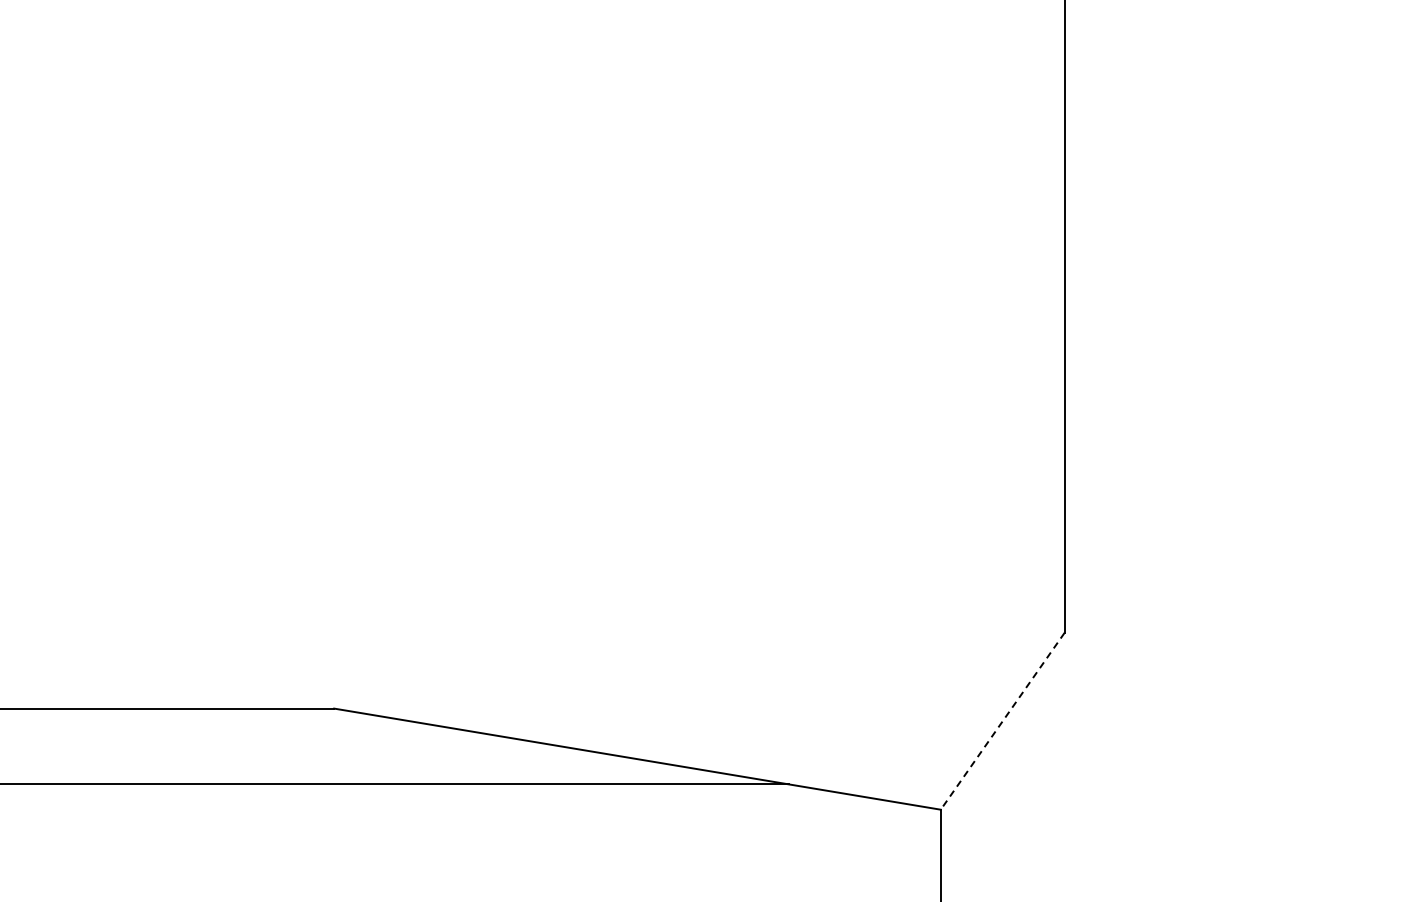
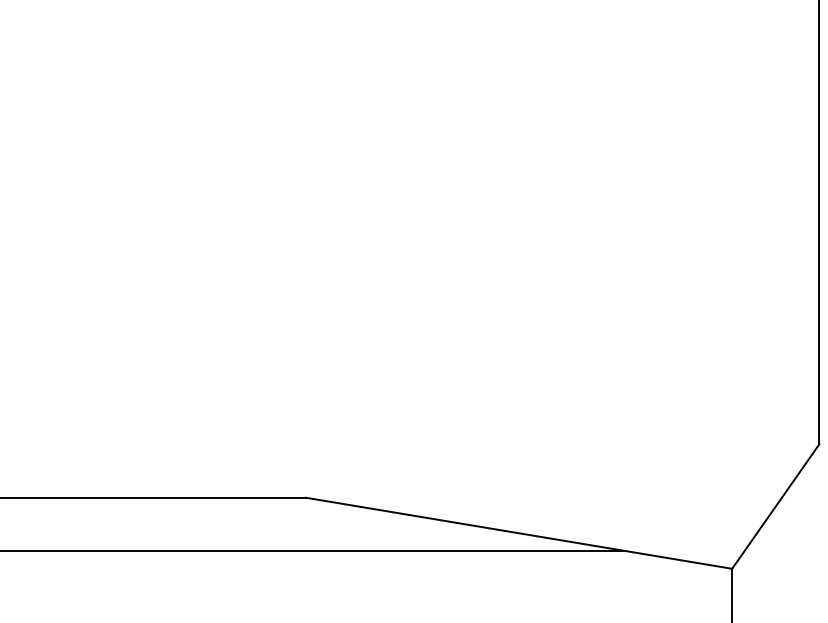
line: (1002, 721) -> (775, 506), dashed -> solid

